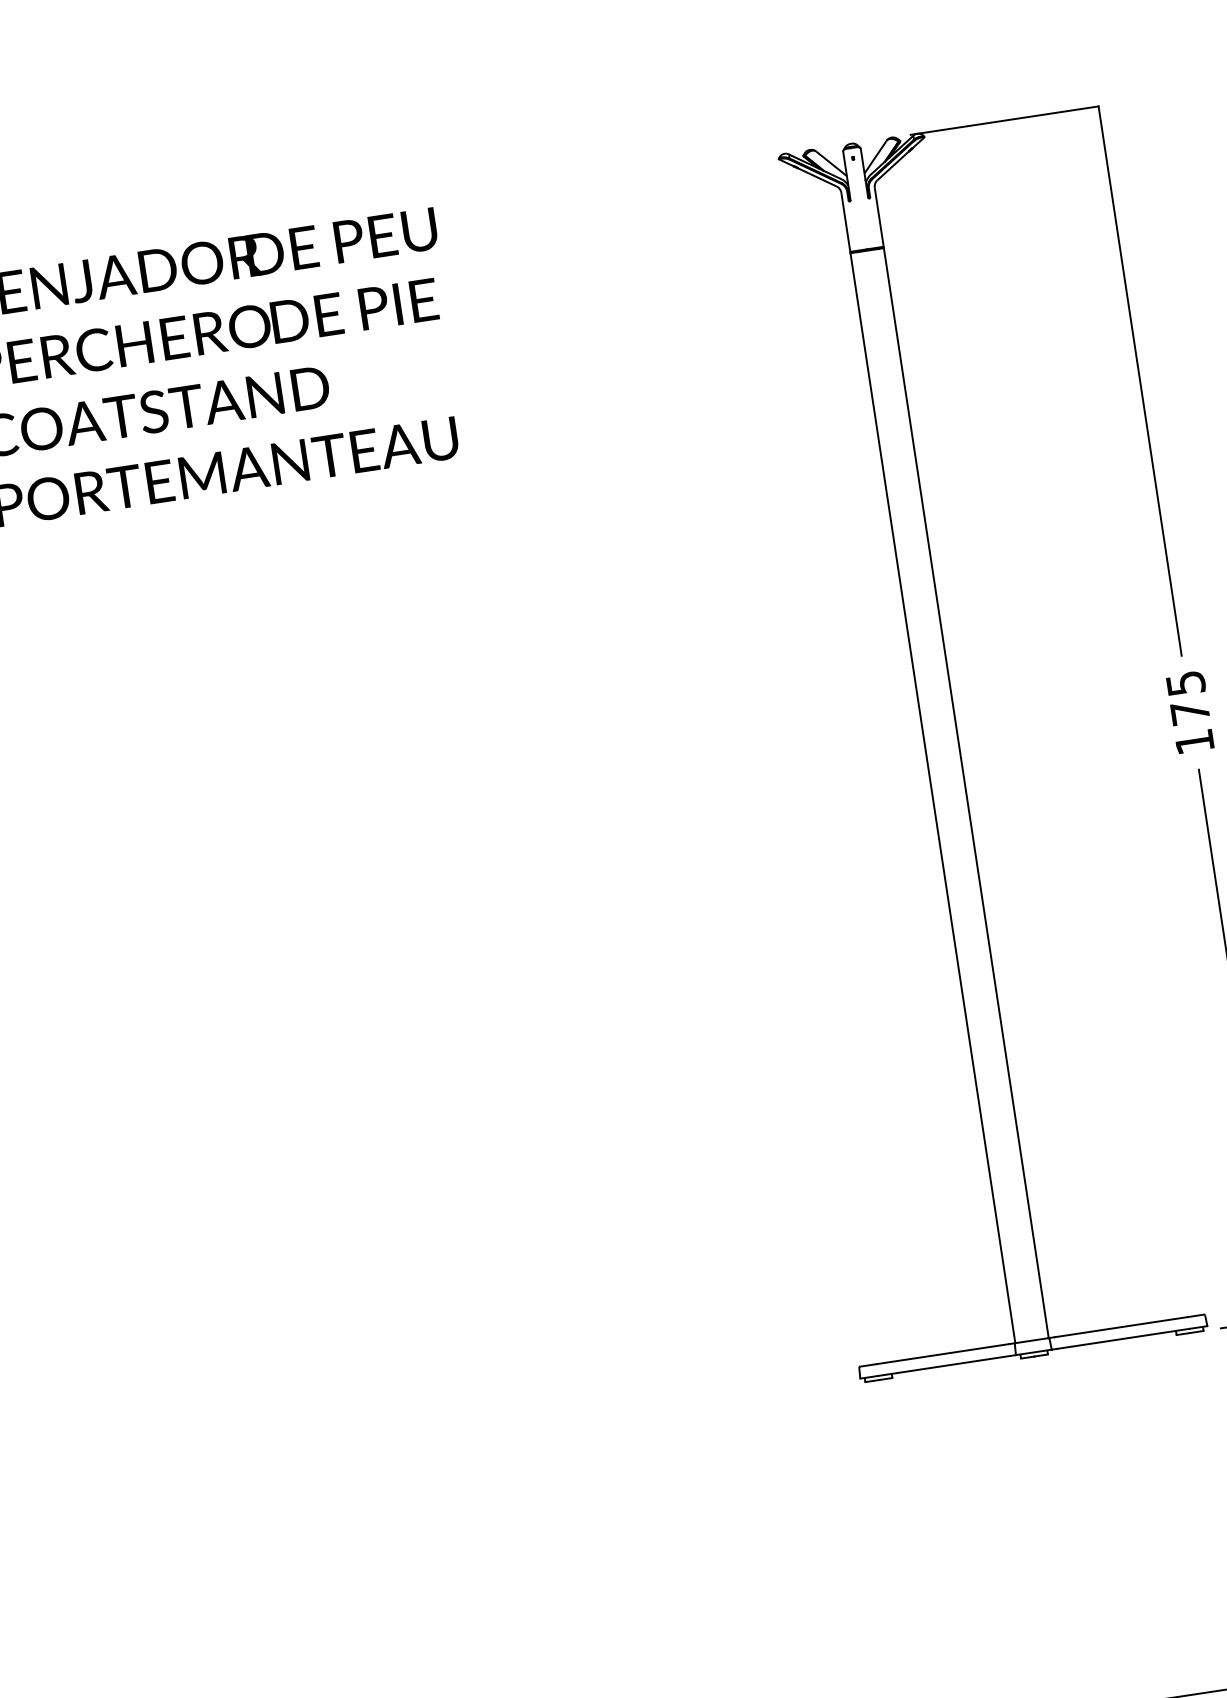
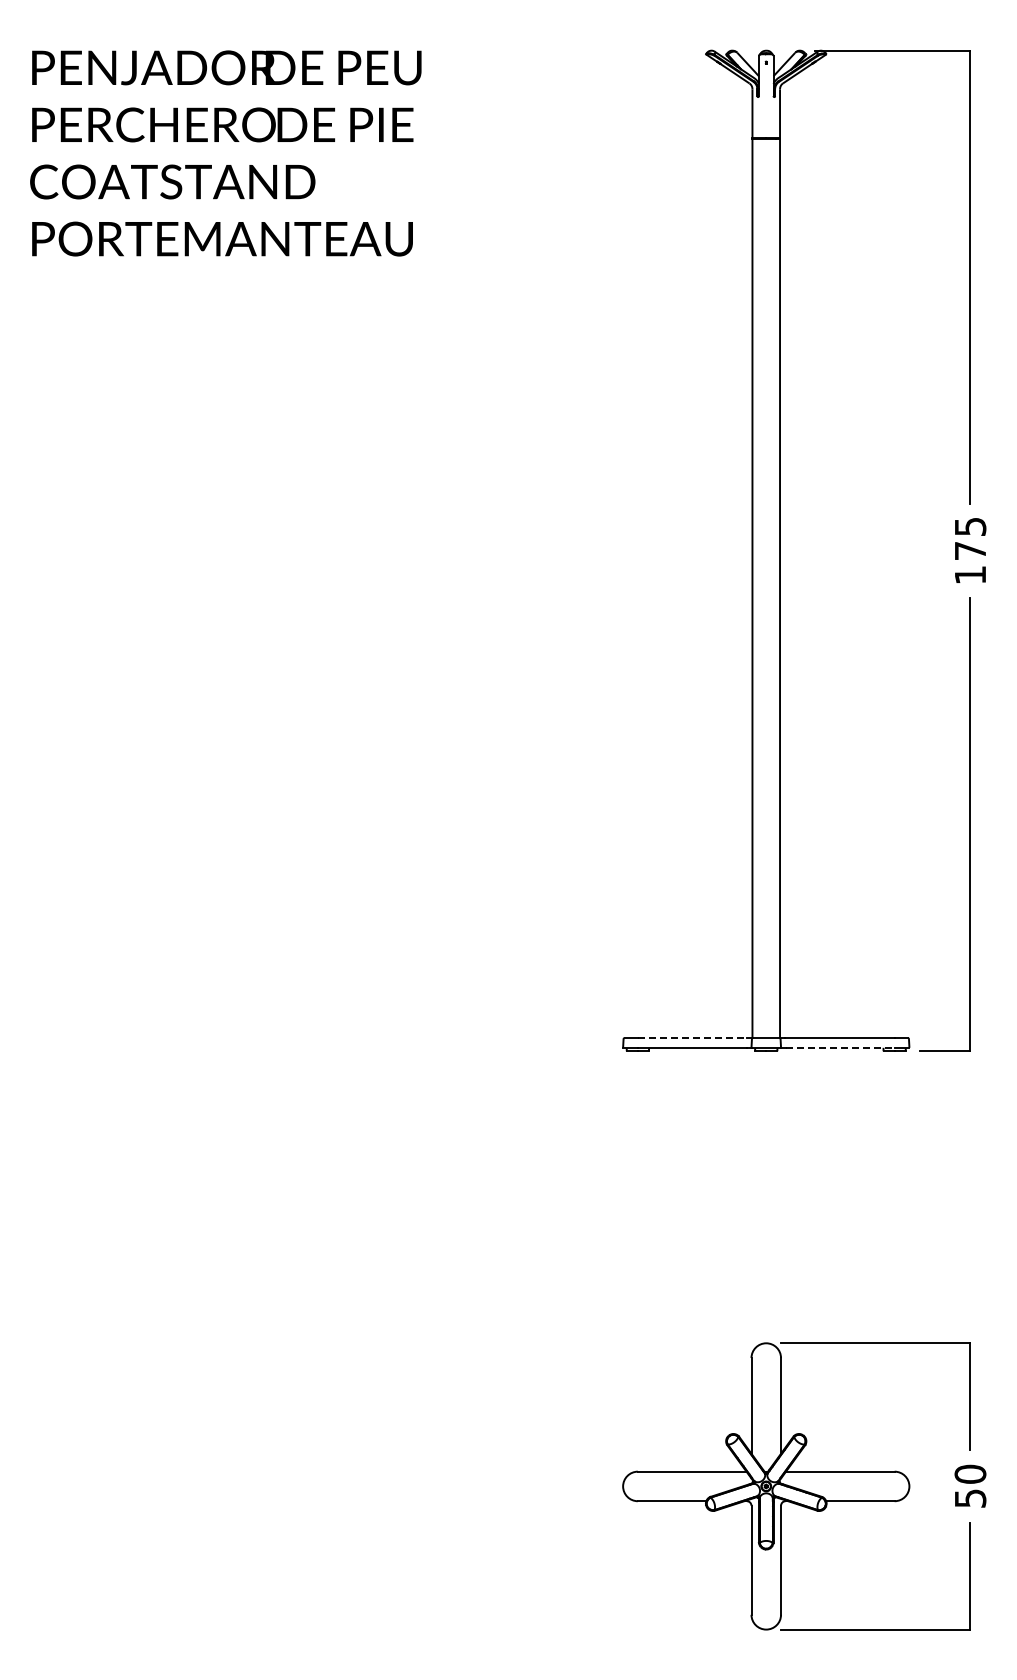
line: (1123, 1338) -> (840, 1047), solid -> dashed
line: (942, 1354) -> (692, 1038), solid -> dashed

